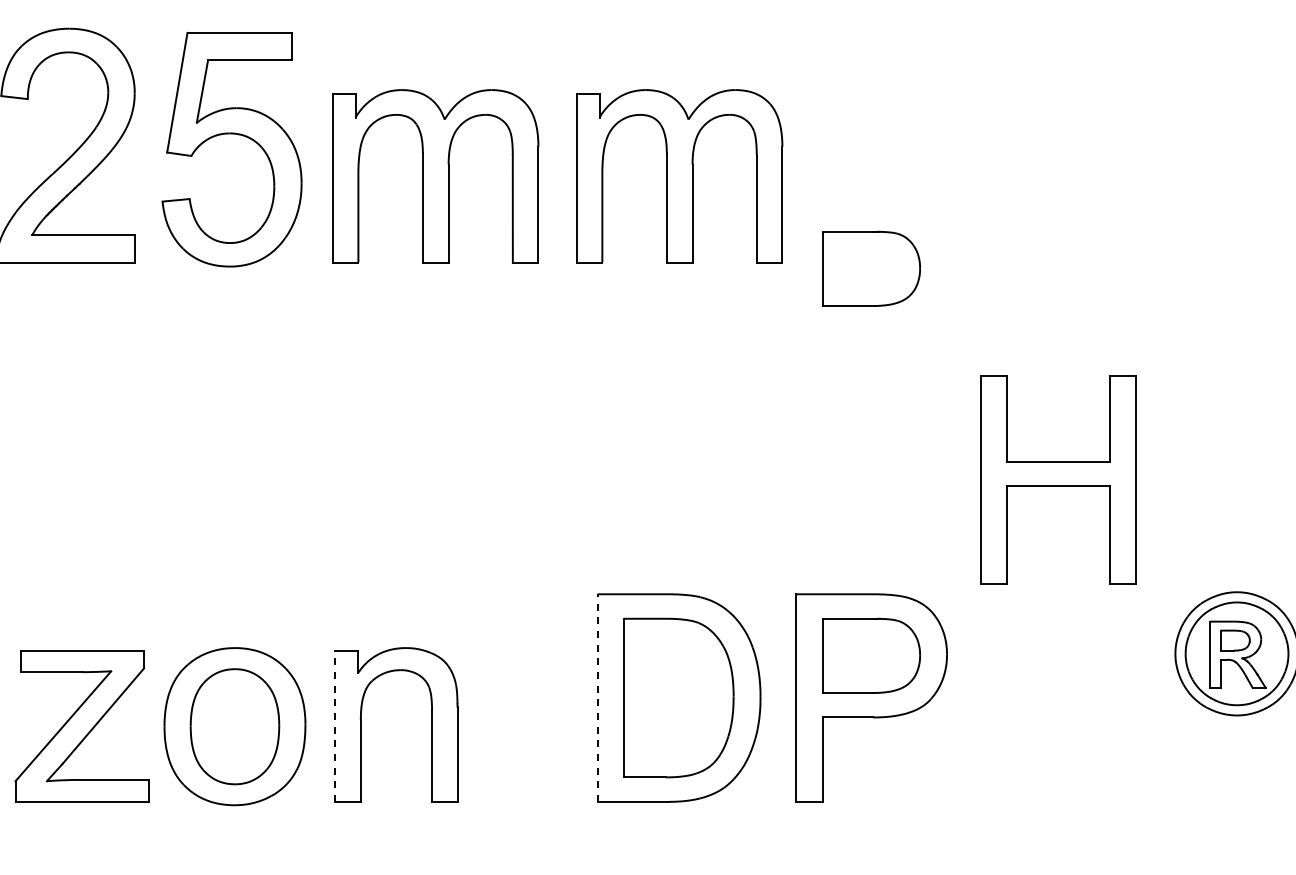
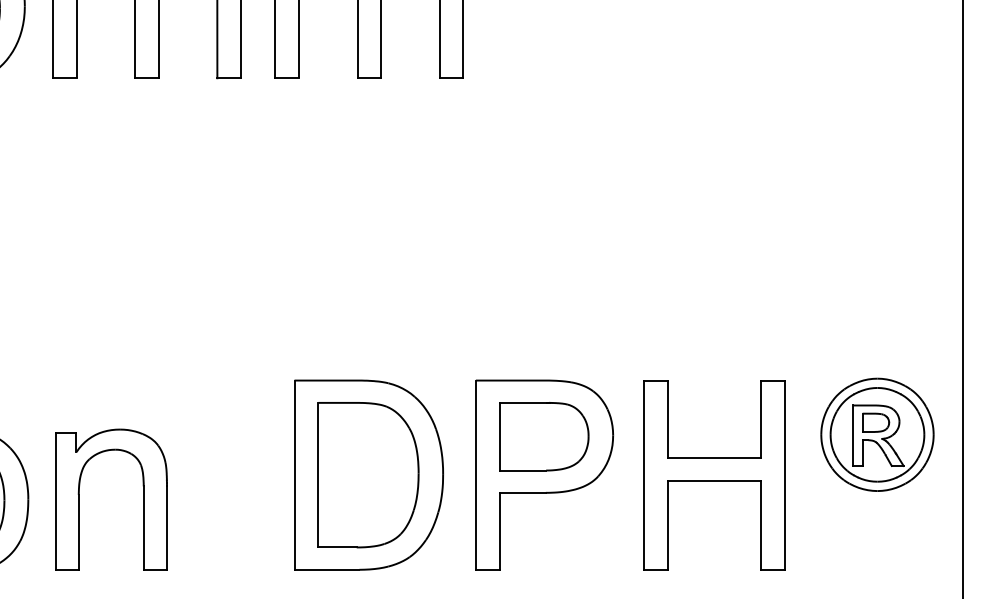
part: (871, 268) -> (544, 83), removed
part: (1058, 479) -> (714, 474), moved
line: (597, 698) -> (294, 475), dashed -> solid
line: (335, 726) -> (55, 501), dashed -> solid

